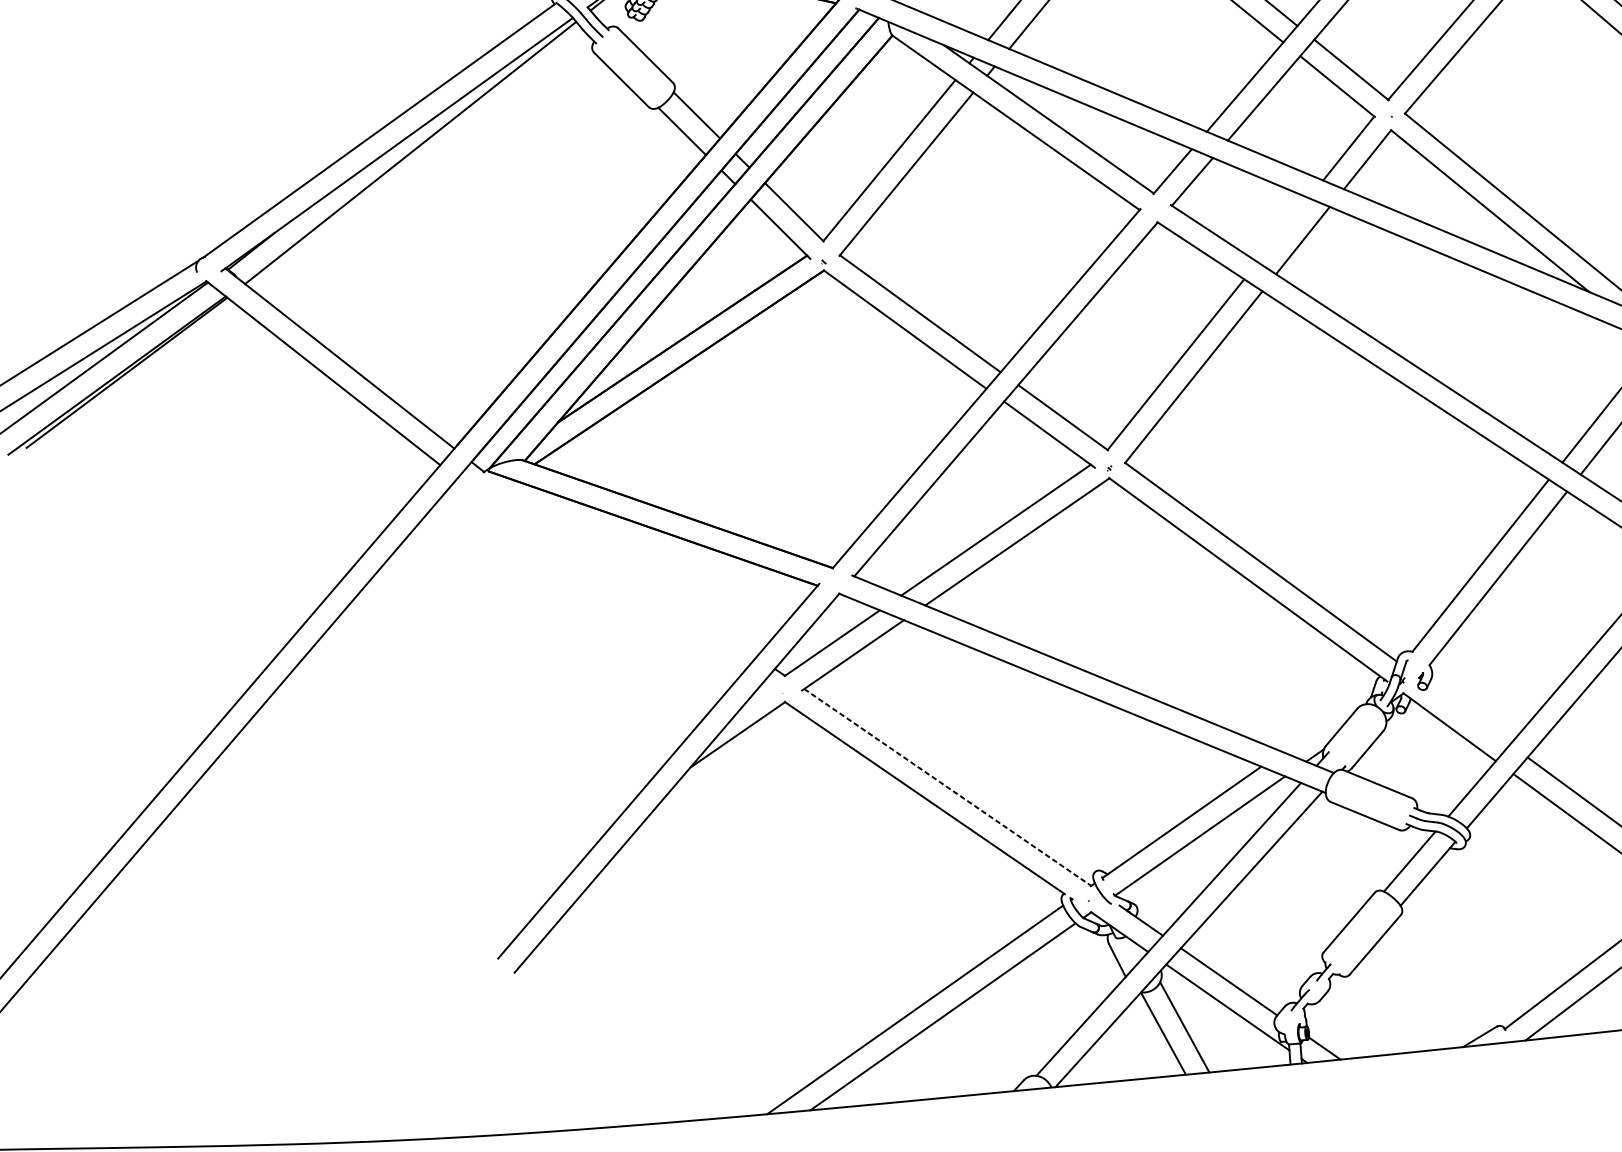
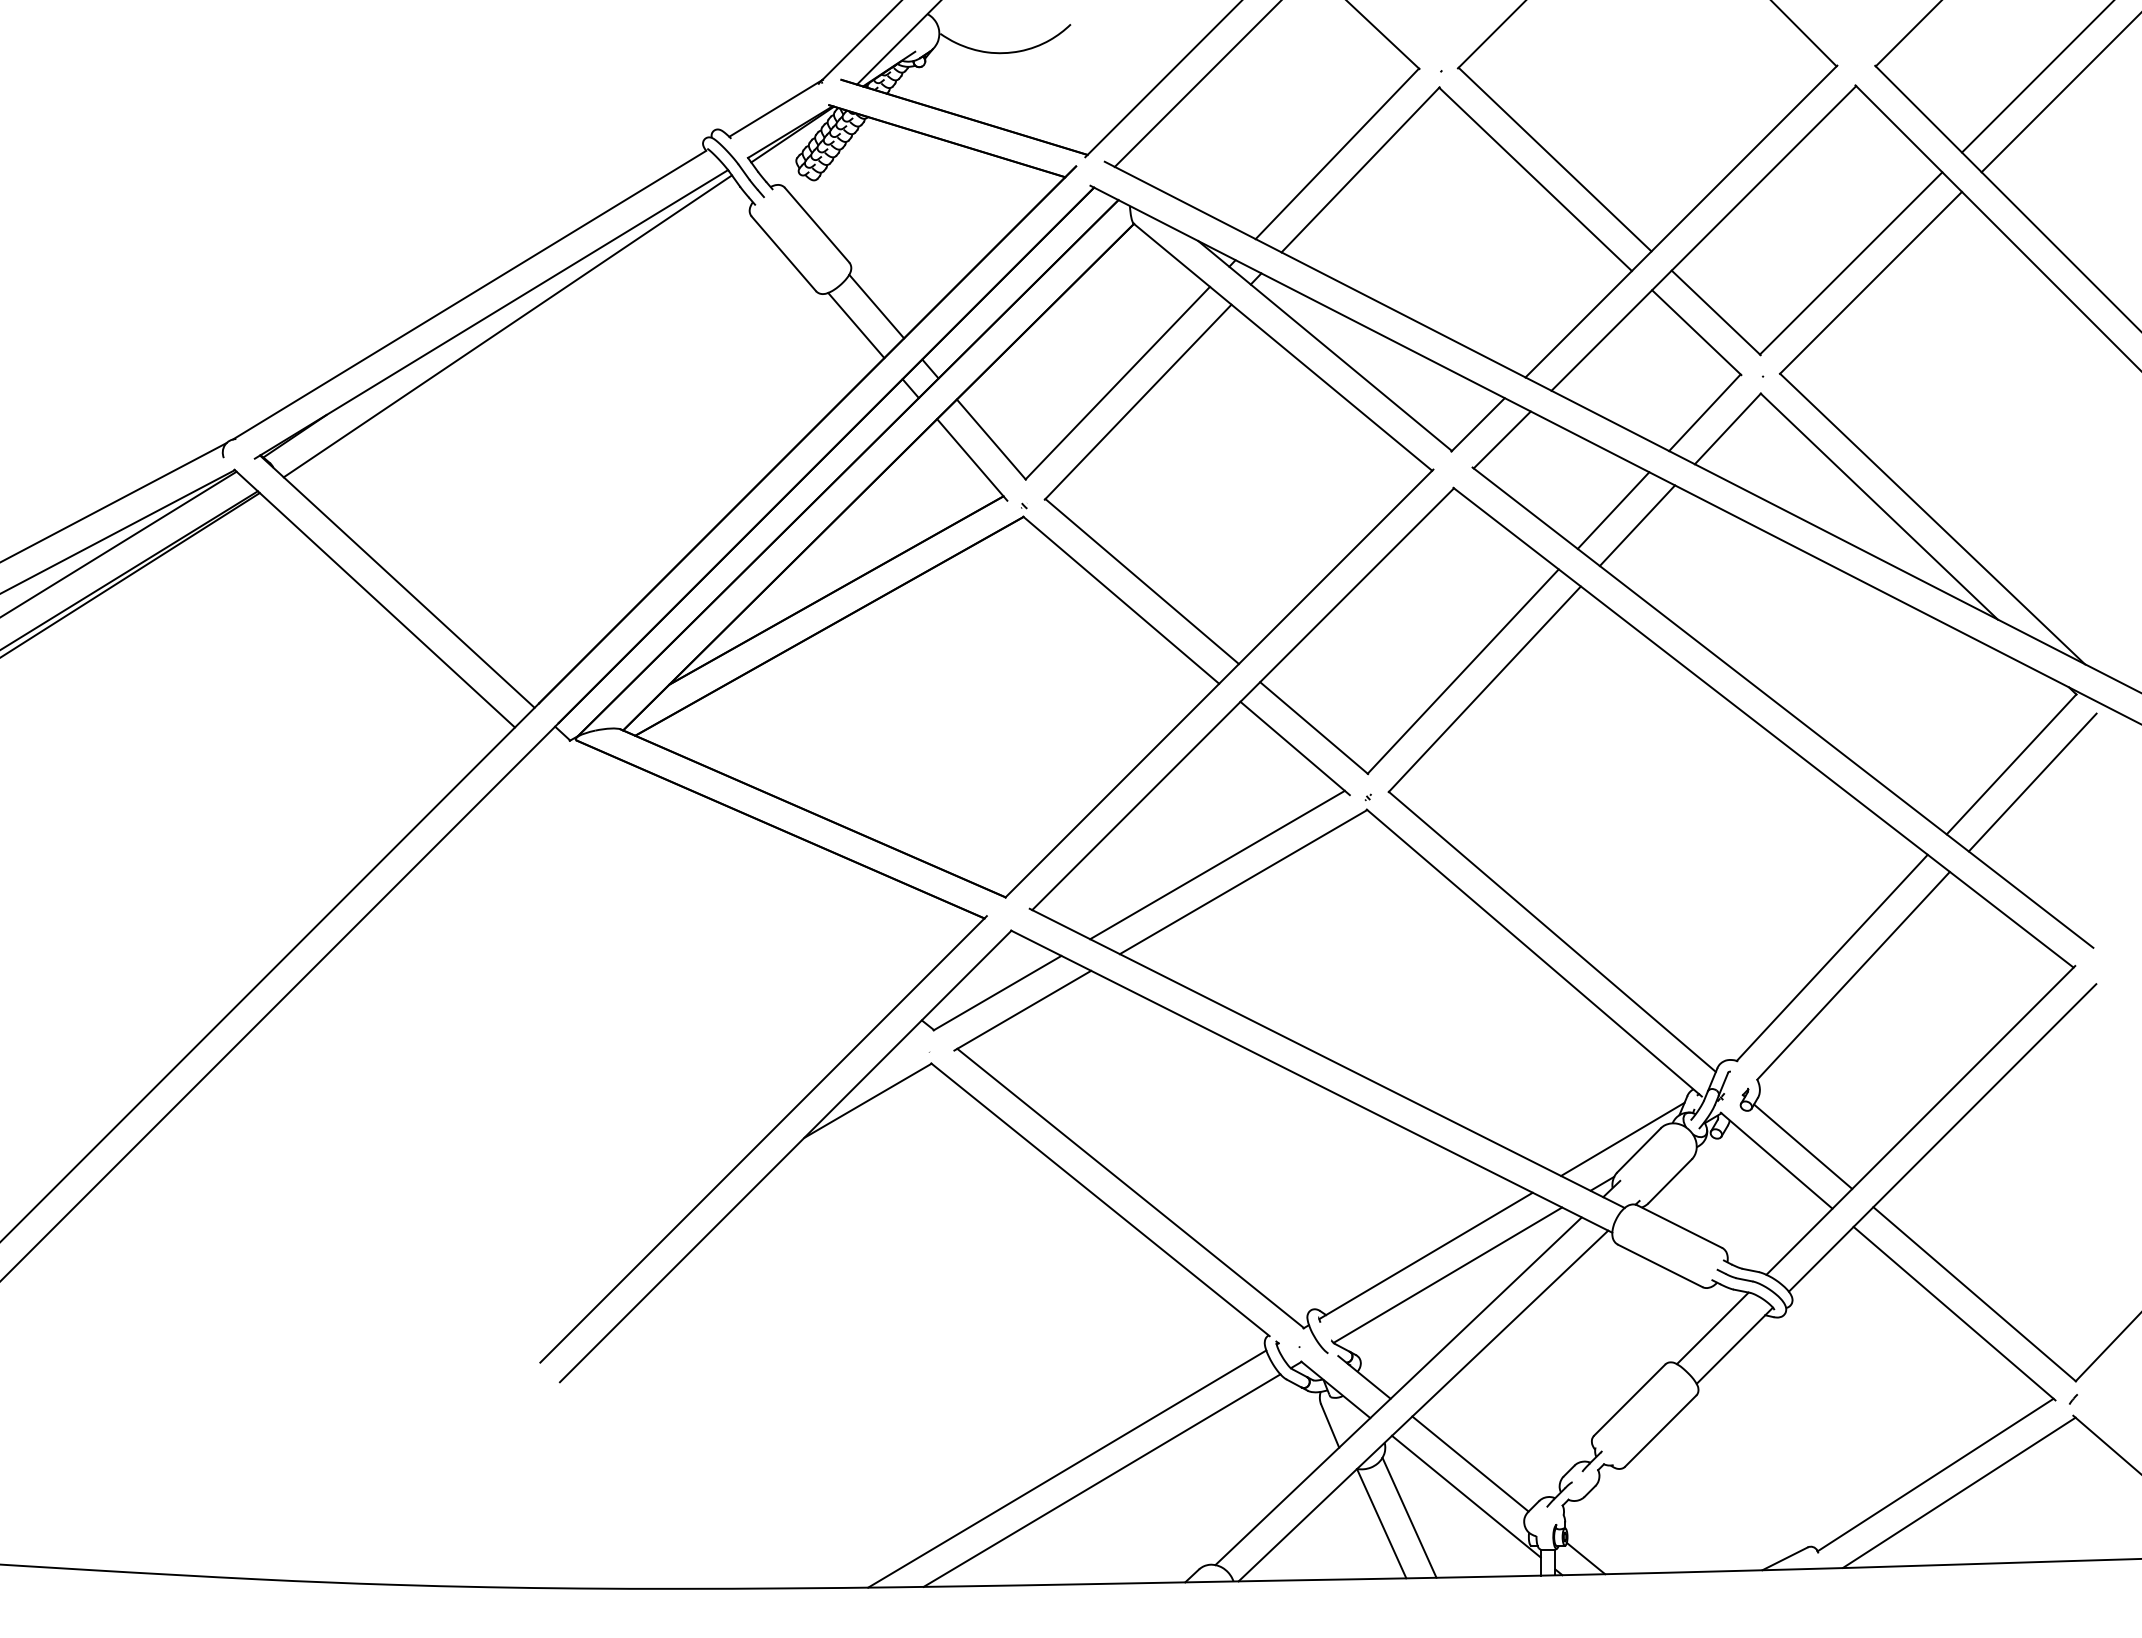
line: (1283, 230) -> (1613, 510), added
line: (1469, 714) -> (1803, 1146), added
line: (1328, 719) -> (1622, 1138), added
line: (947, 787) -> (1130, 1188), dashed -> solid

